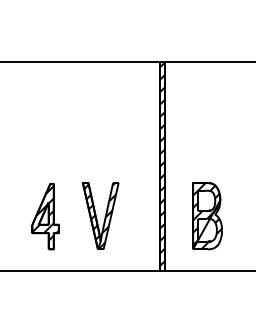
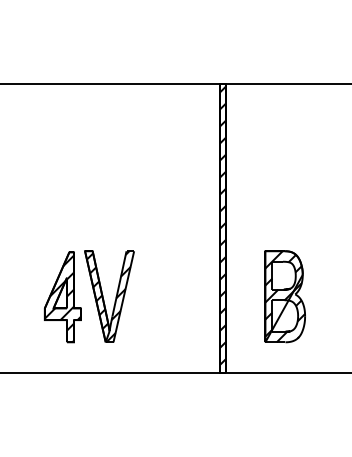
part: (100, 216) -> (109, 296), moved

